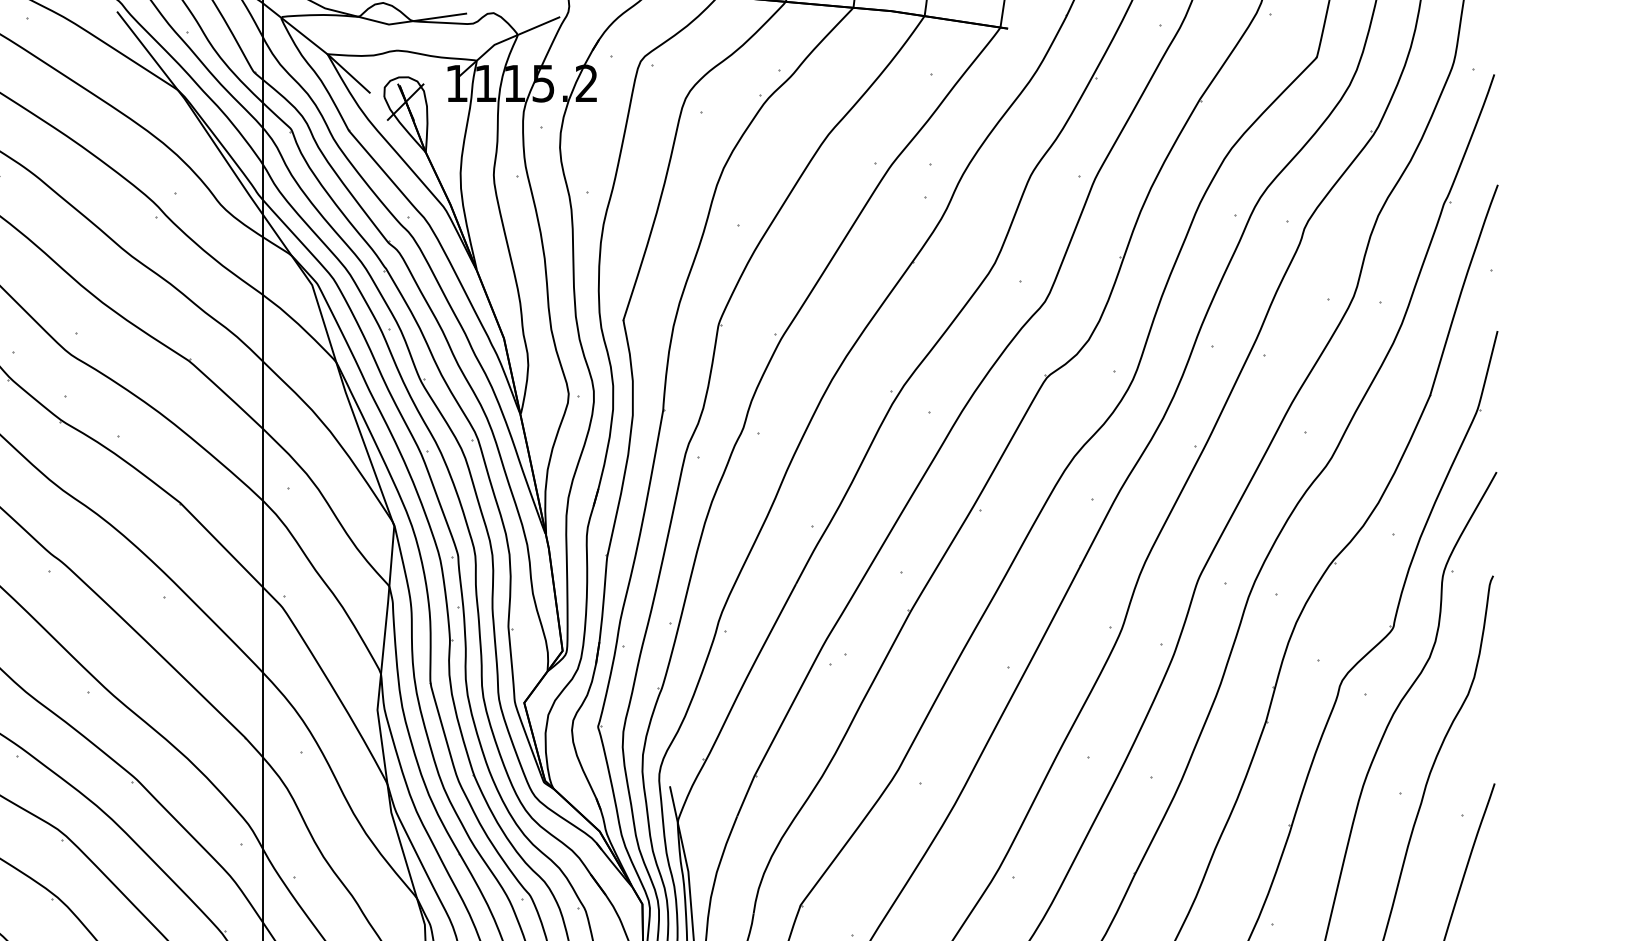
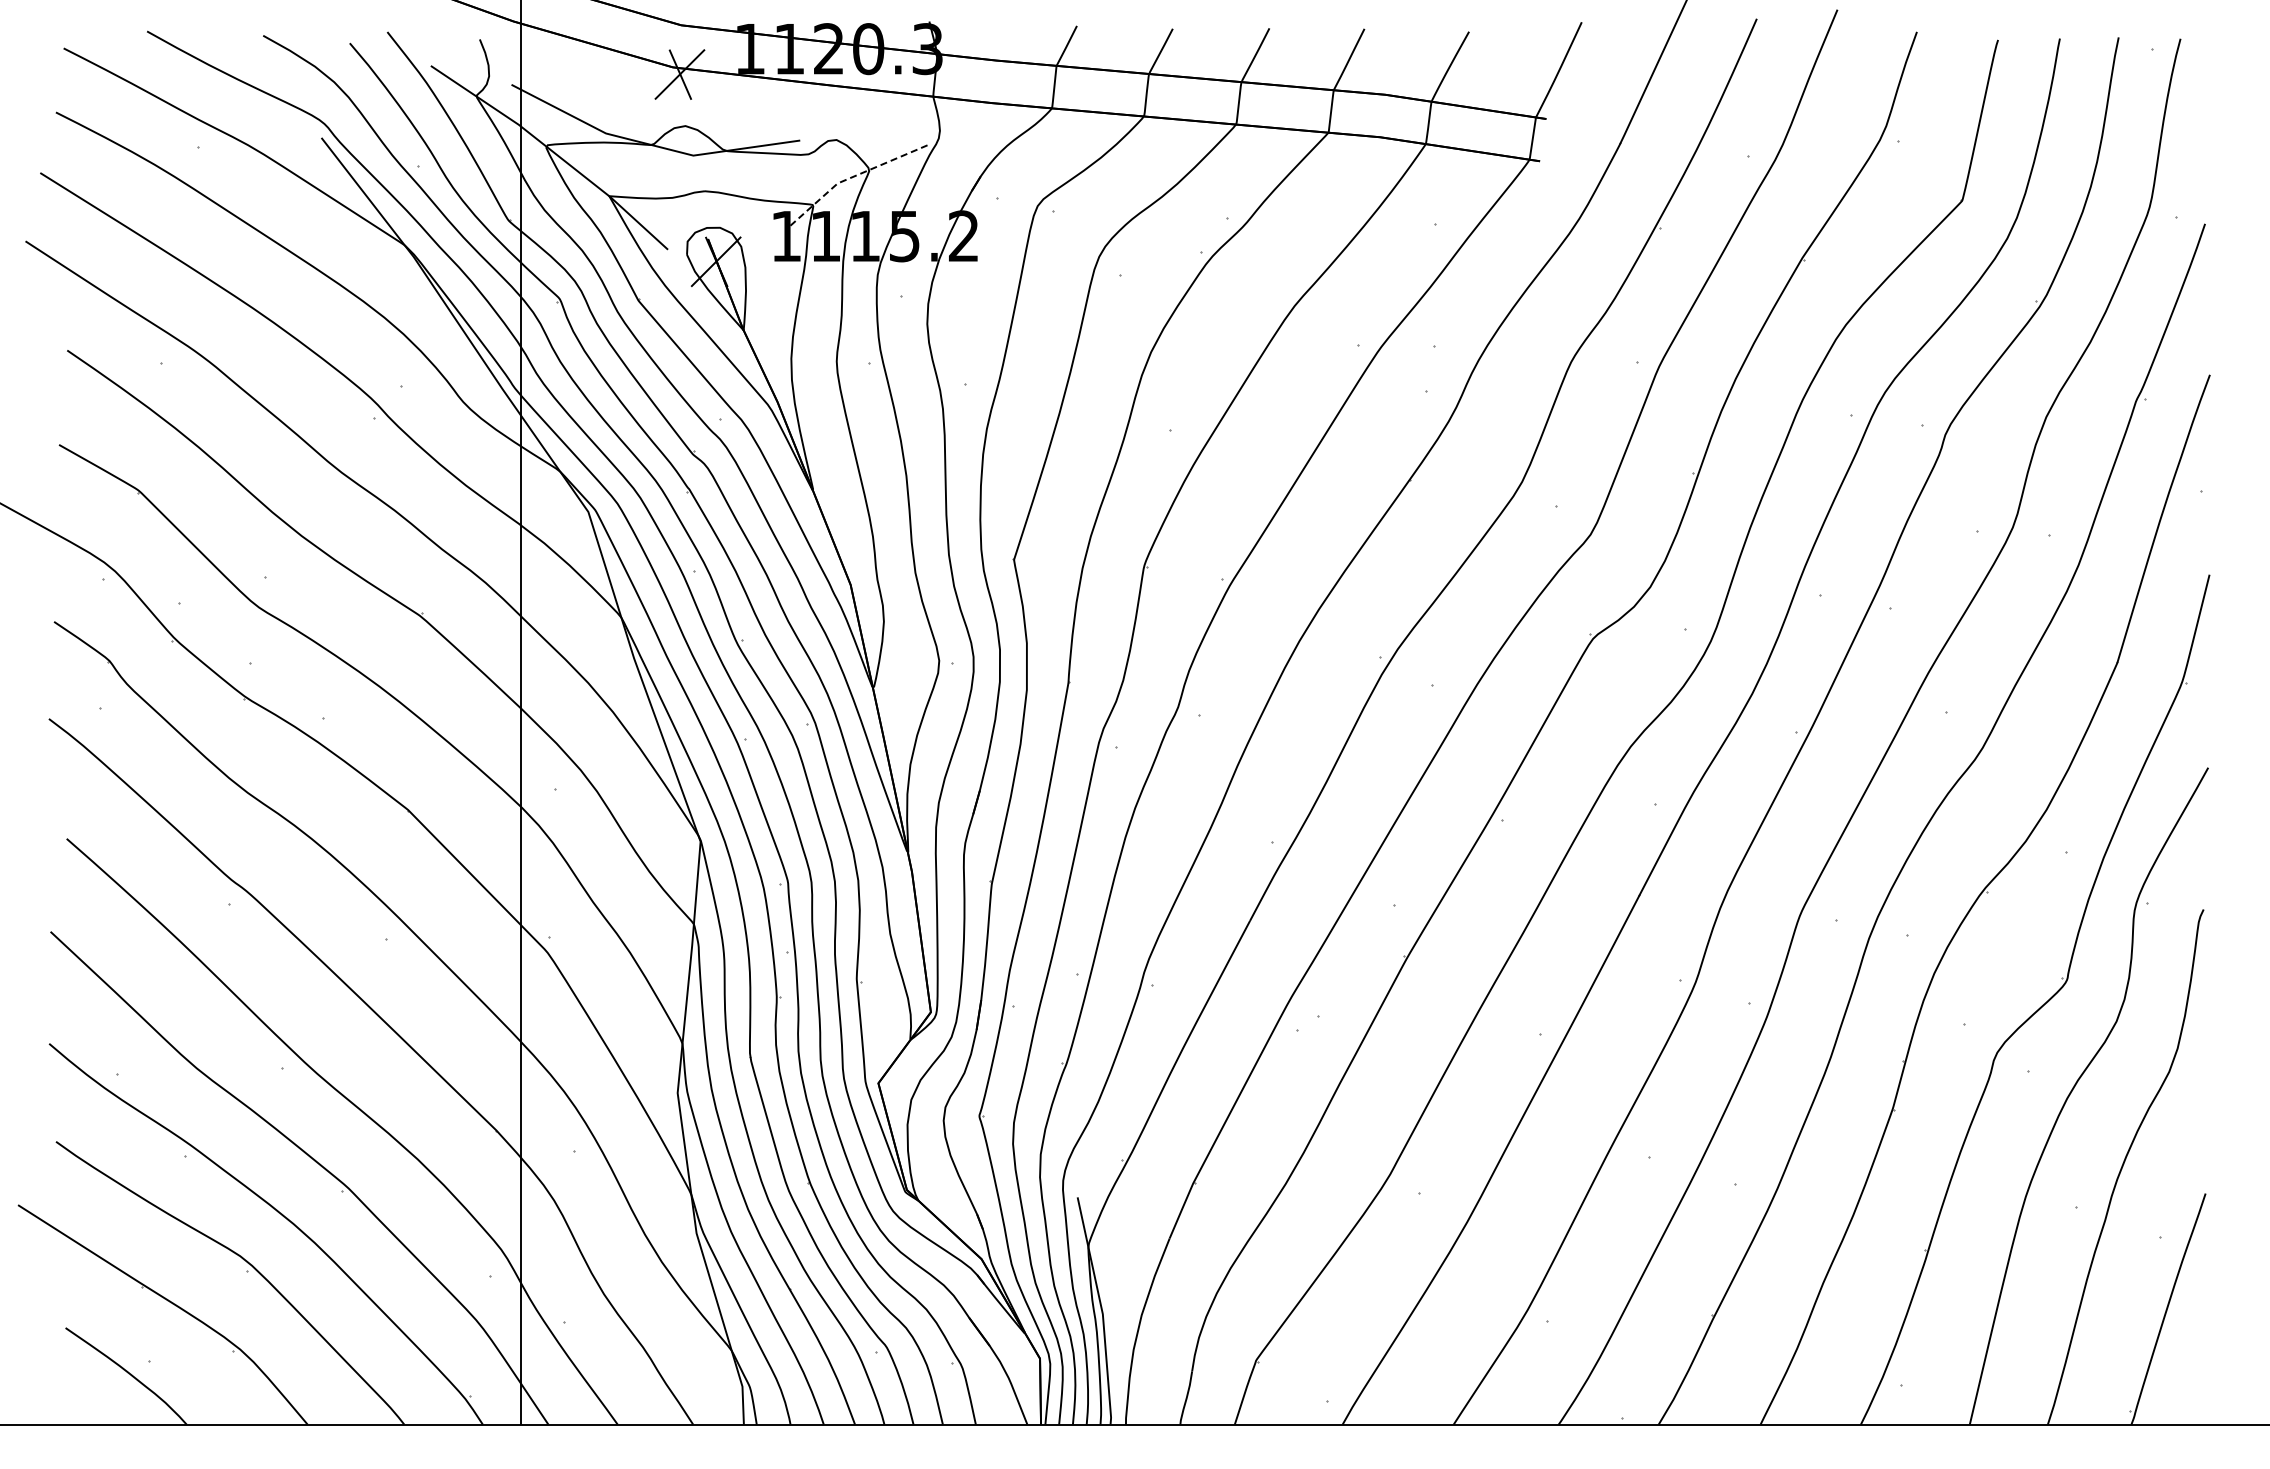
line: (504, 40) -> (851, 177), solid -> dashed

